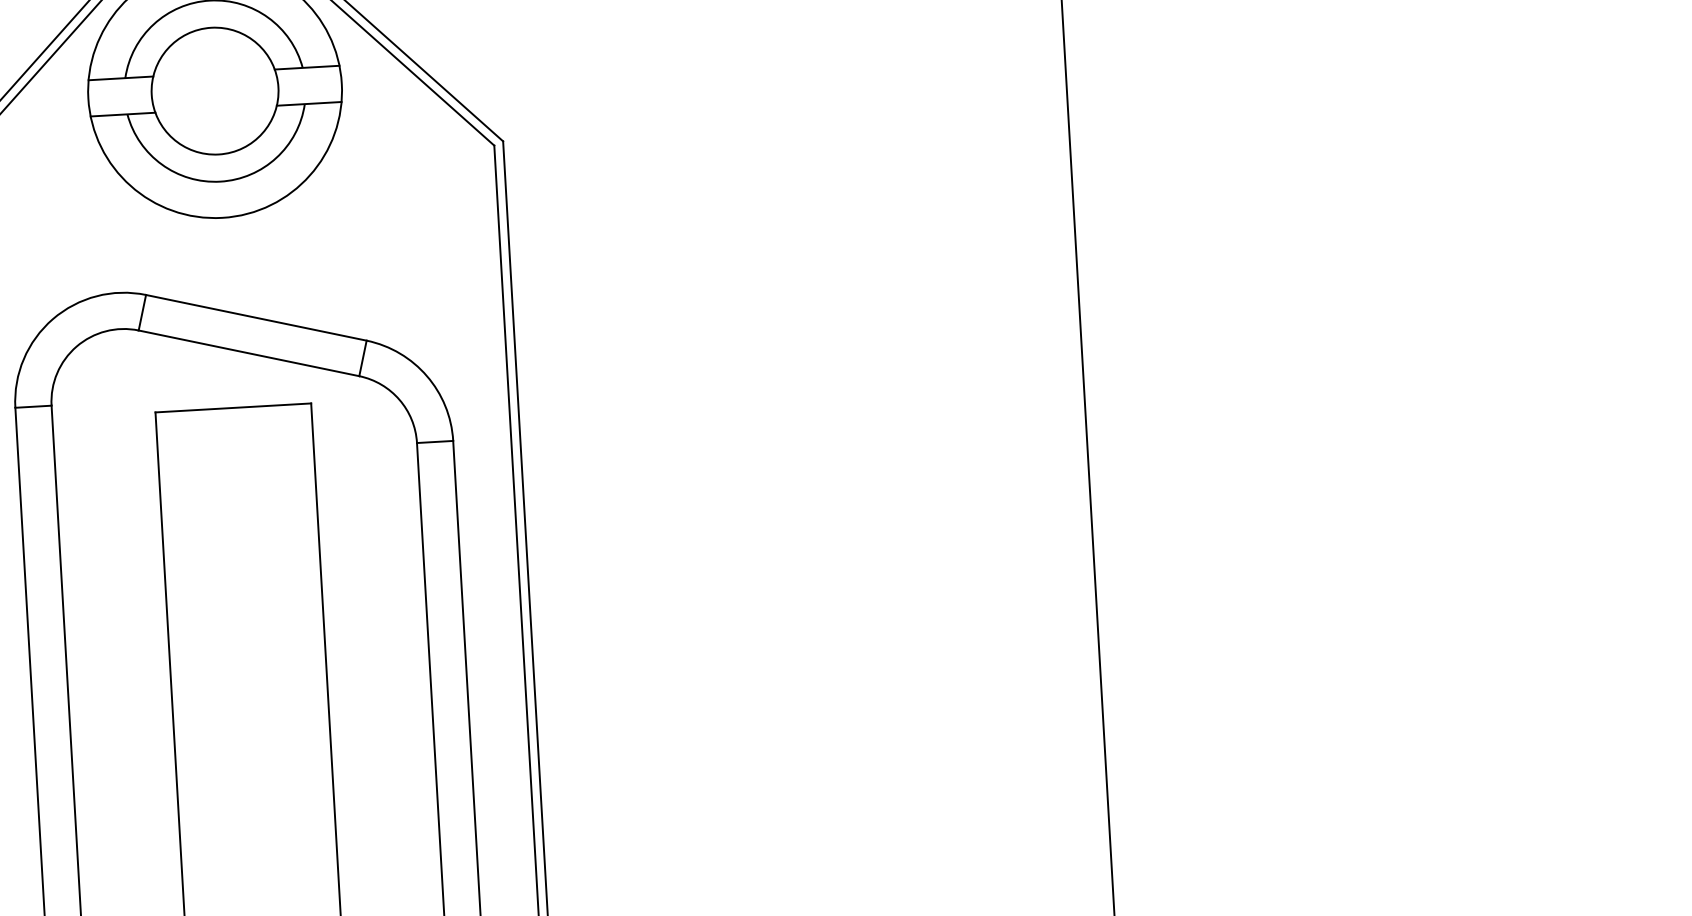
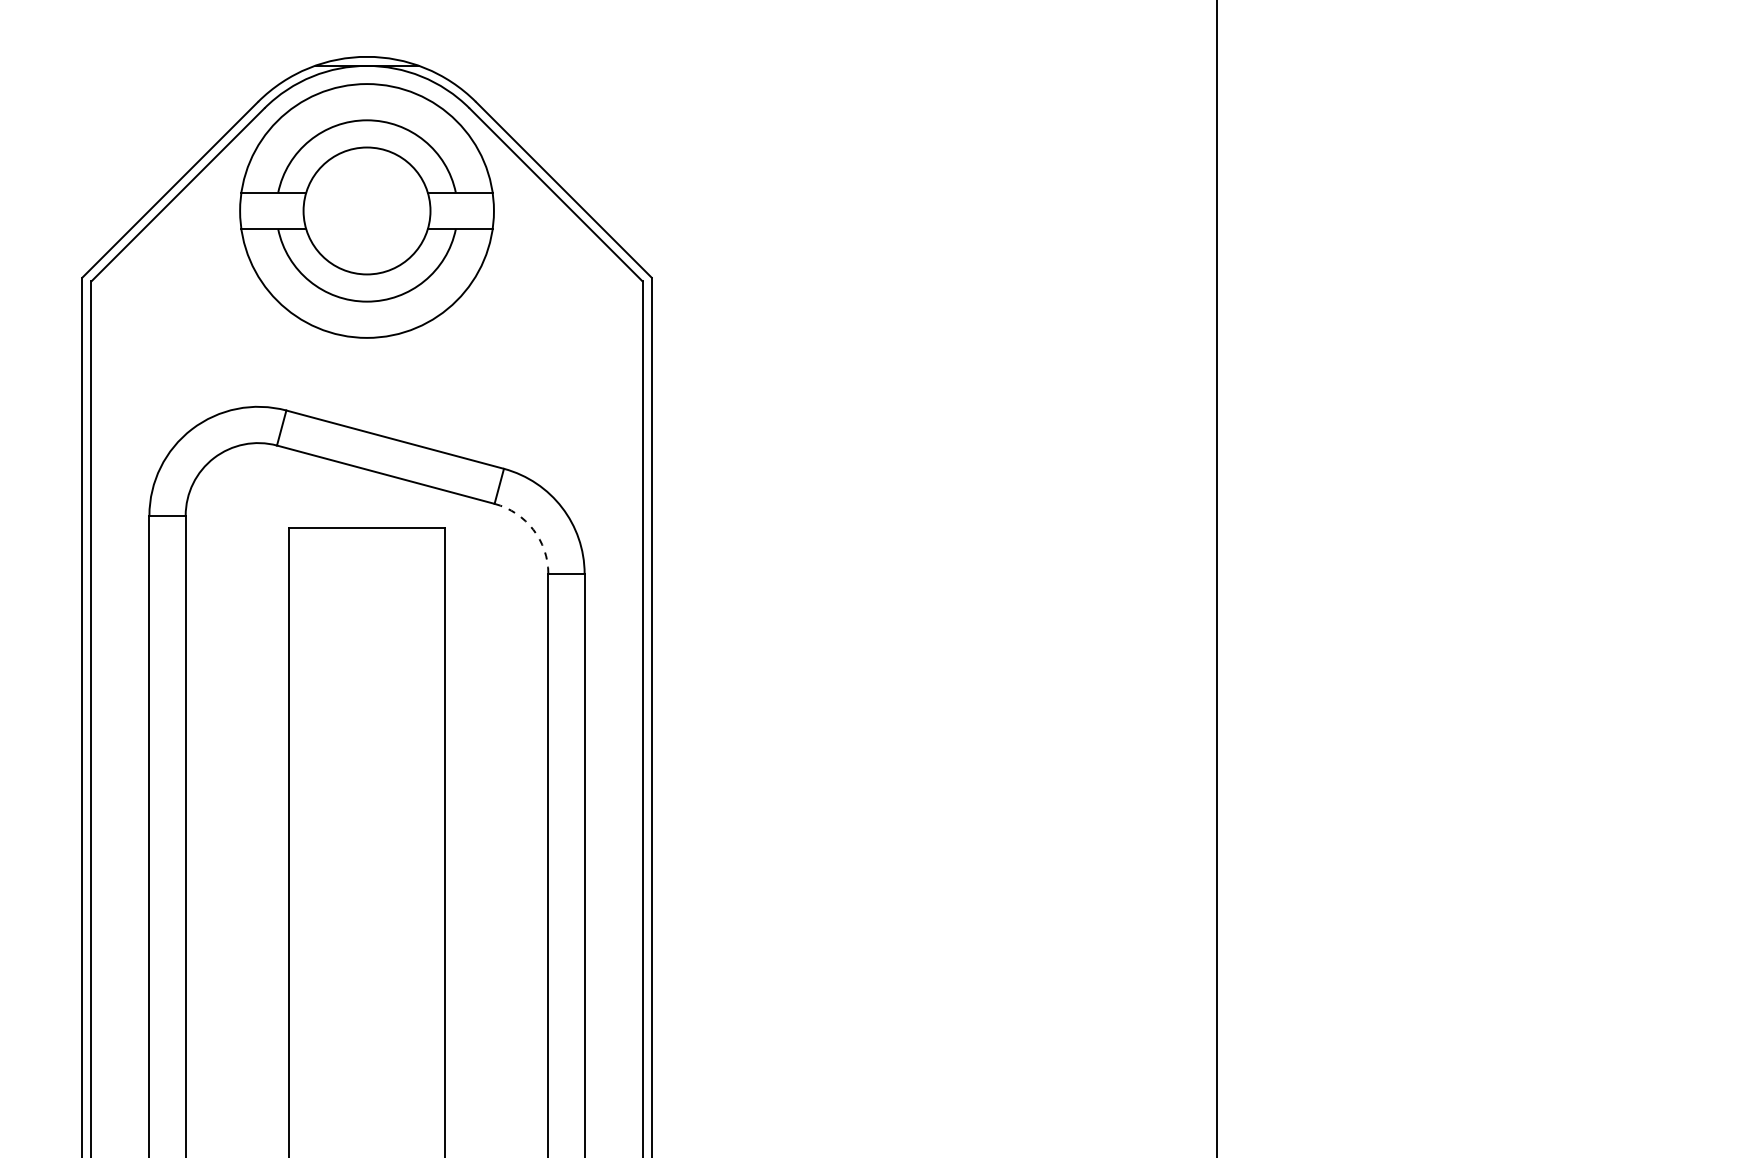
arc: (399, 399) -> (533, 529), solid -> dashed

